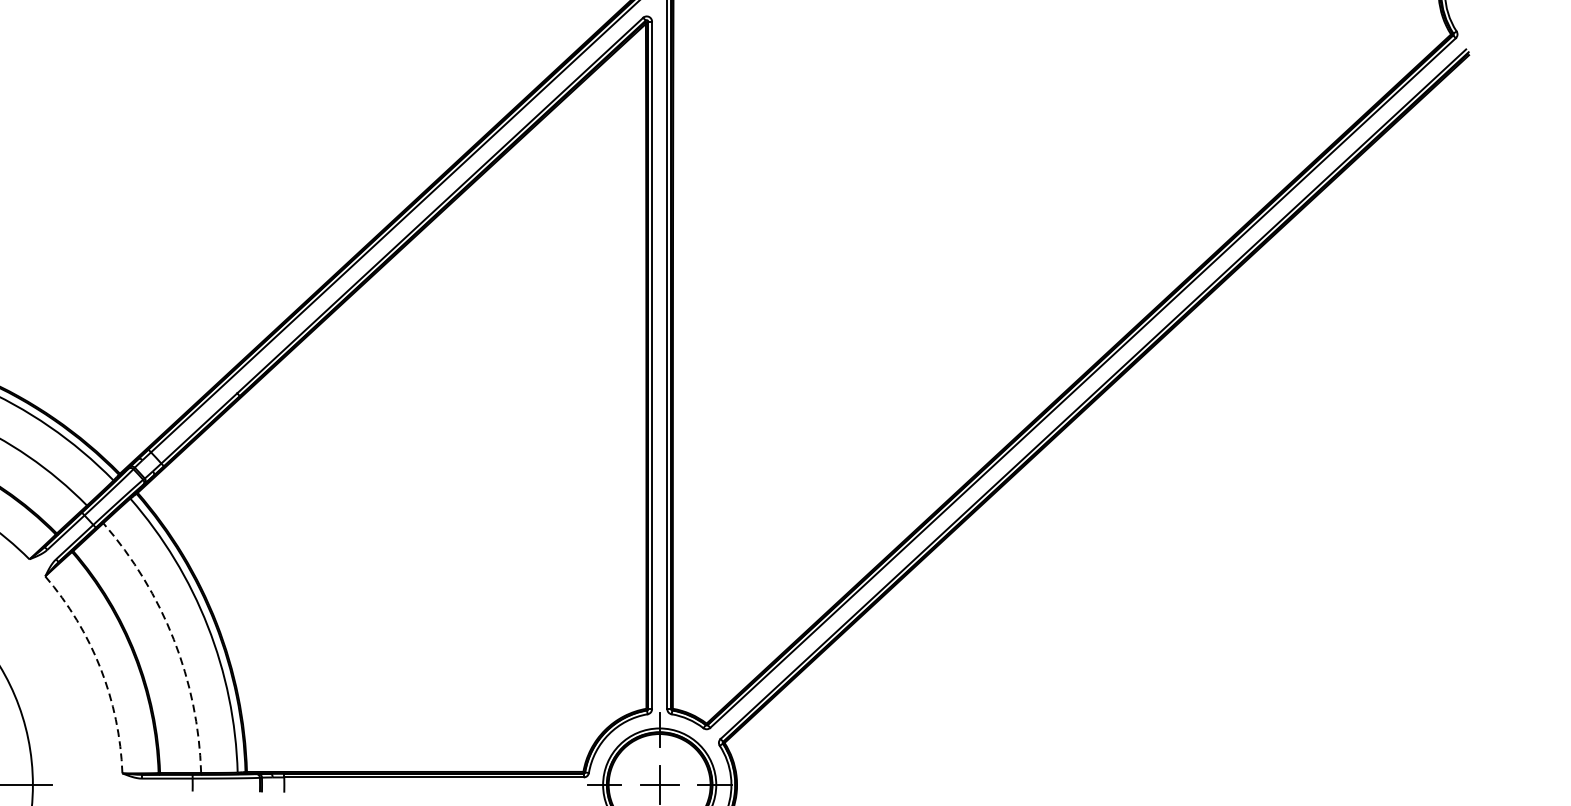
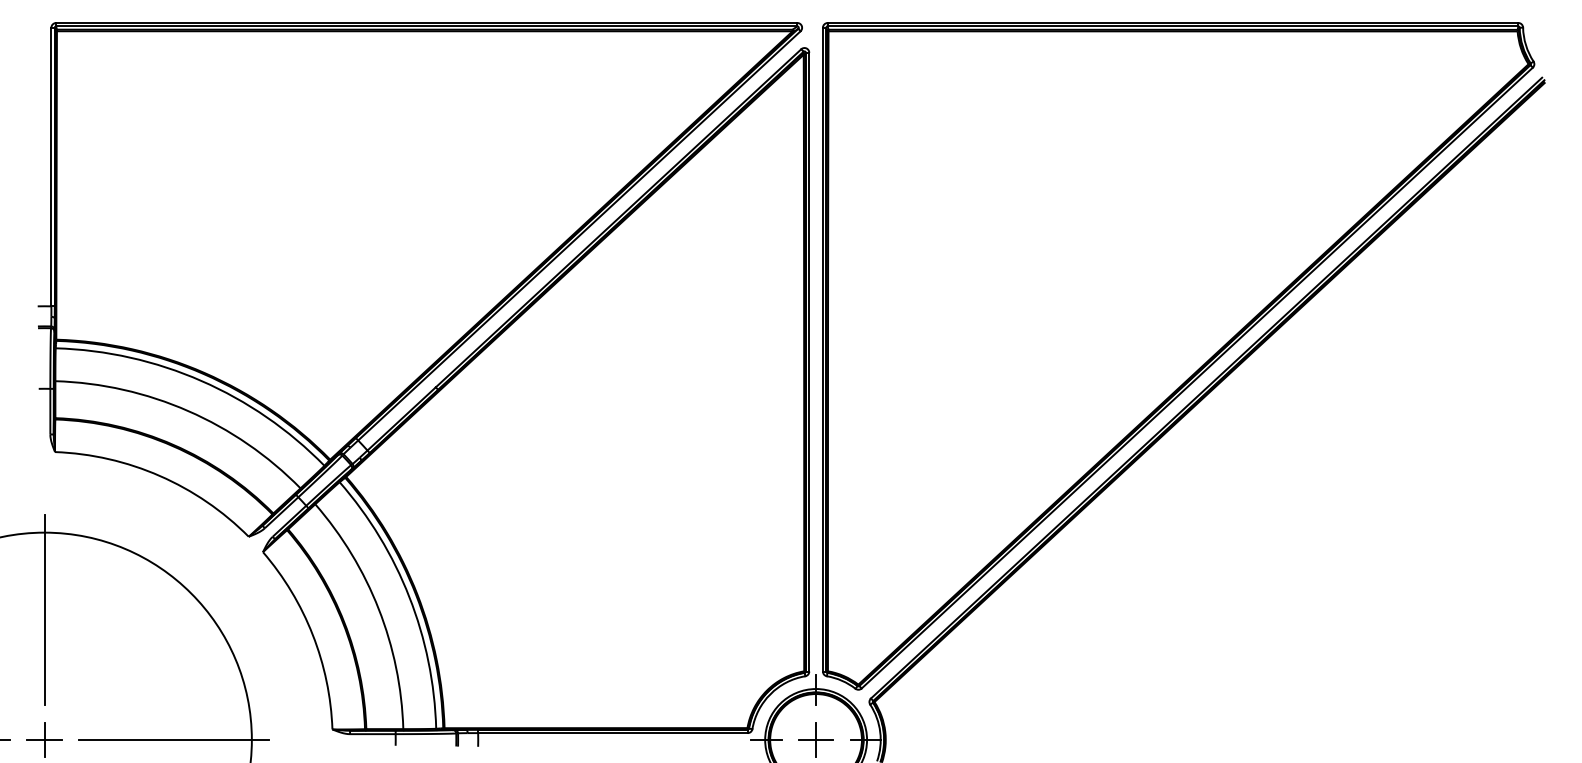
arc: (173, 640) -> (378, 609), dashed -> solid
arc: (100, 667) -> (312, 634), dashed -> solid

